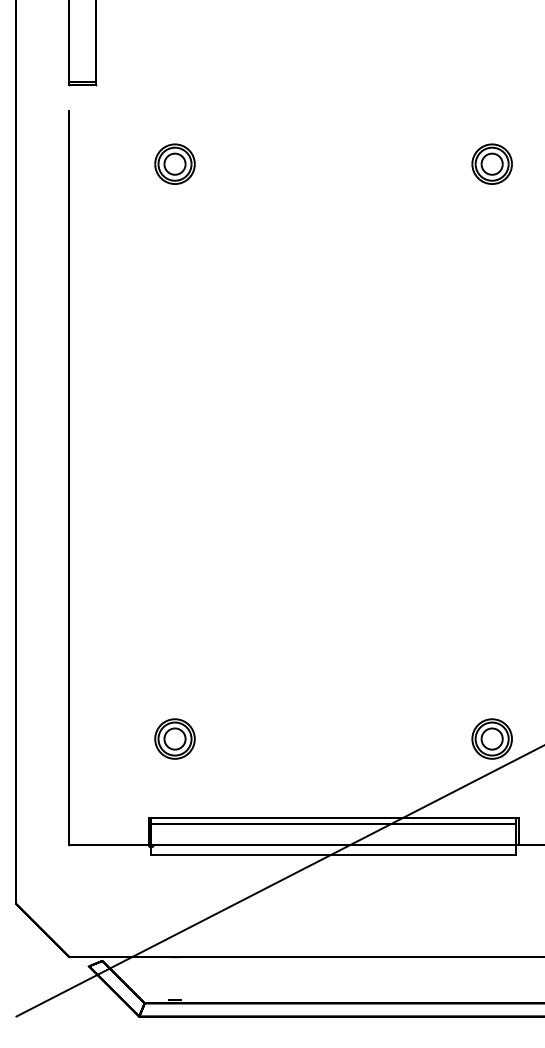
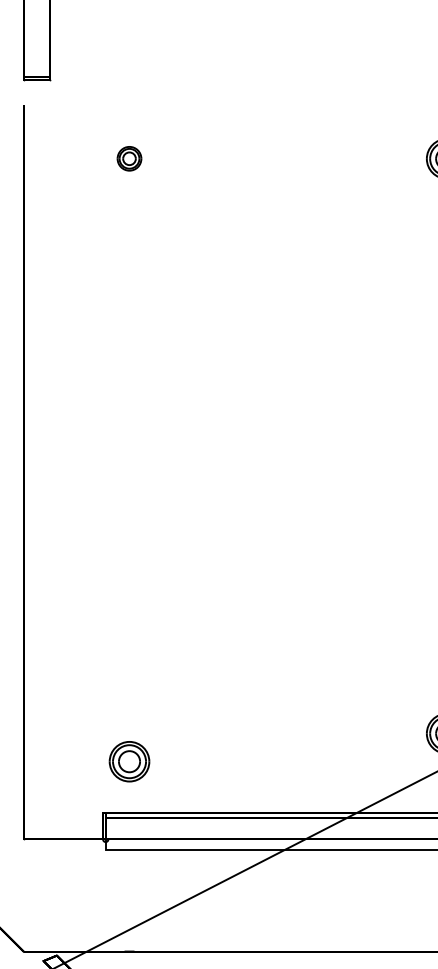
part: (174, 163) -> (128, 158), size x0.6
part: (174, 738) -> (128, 761), moved

